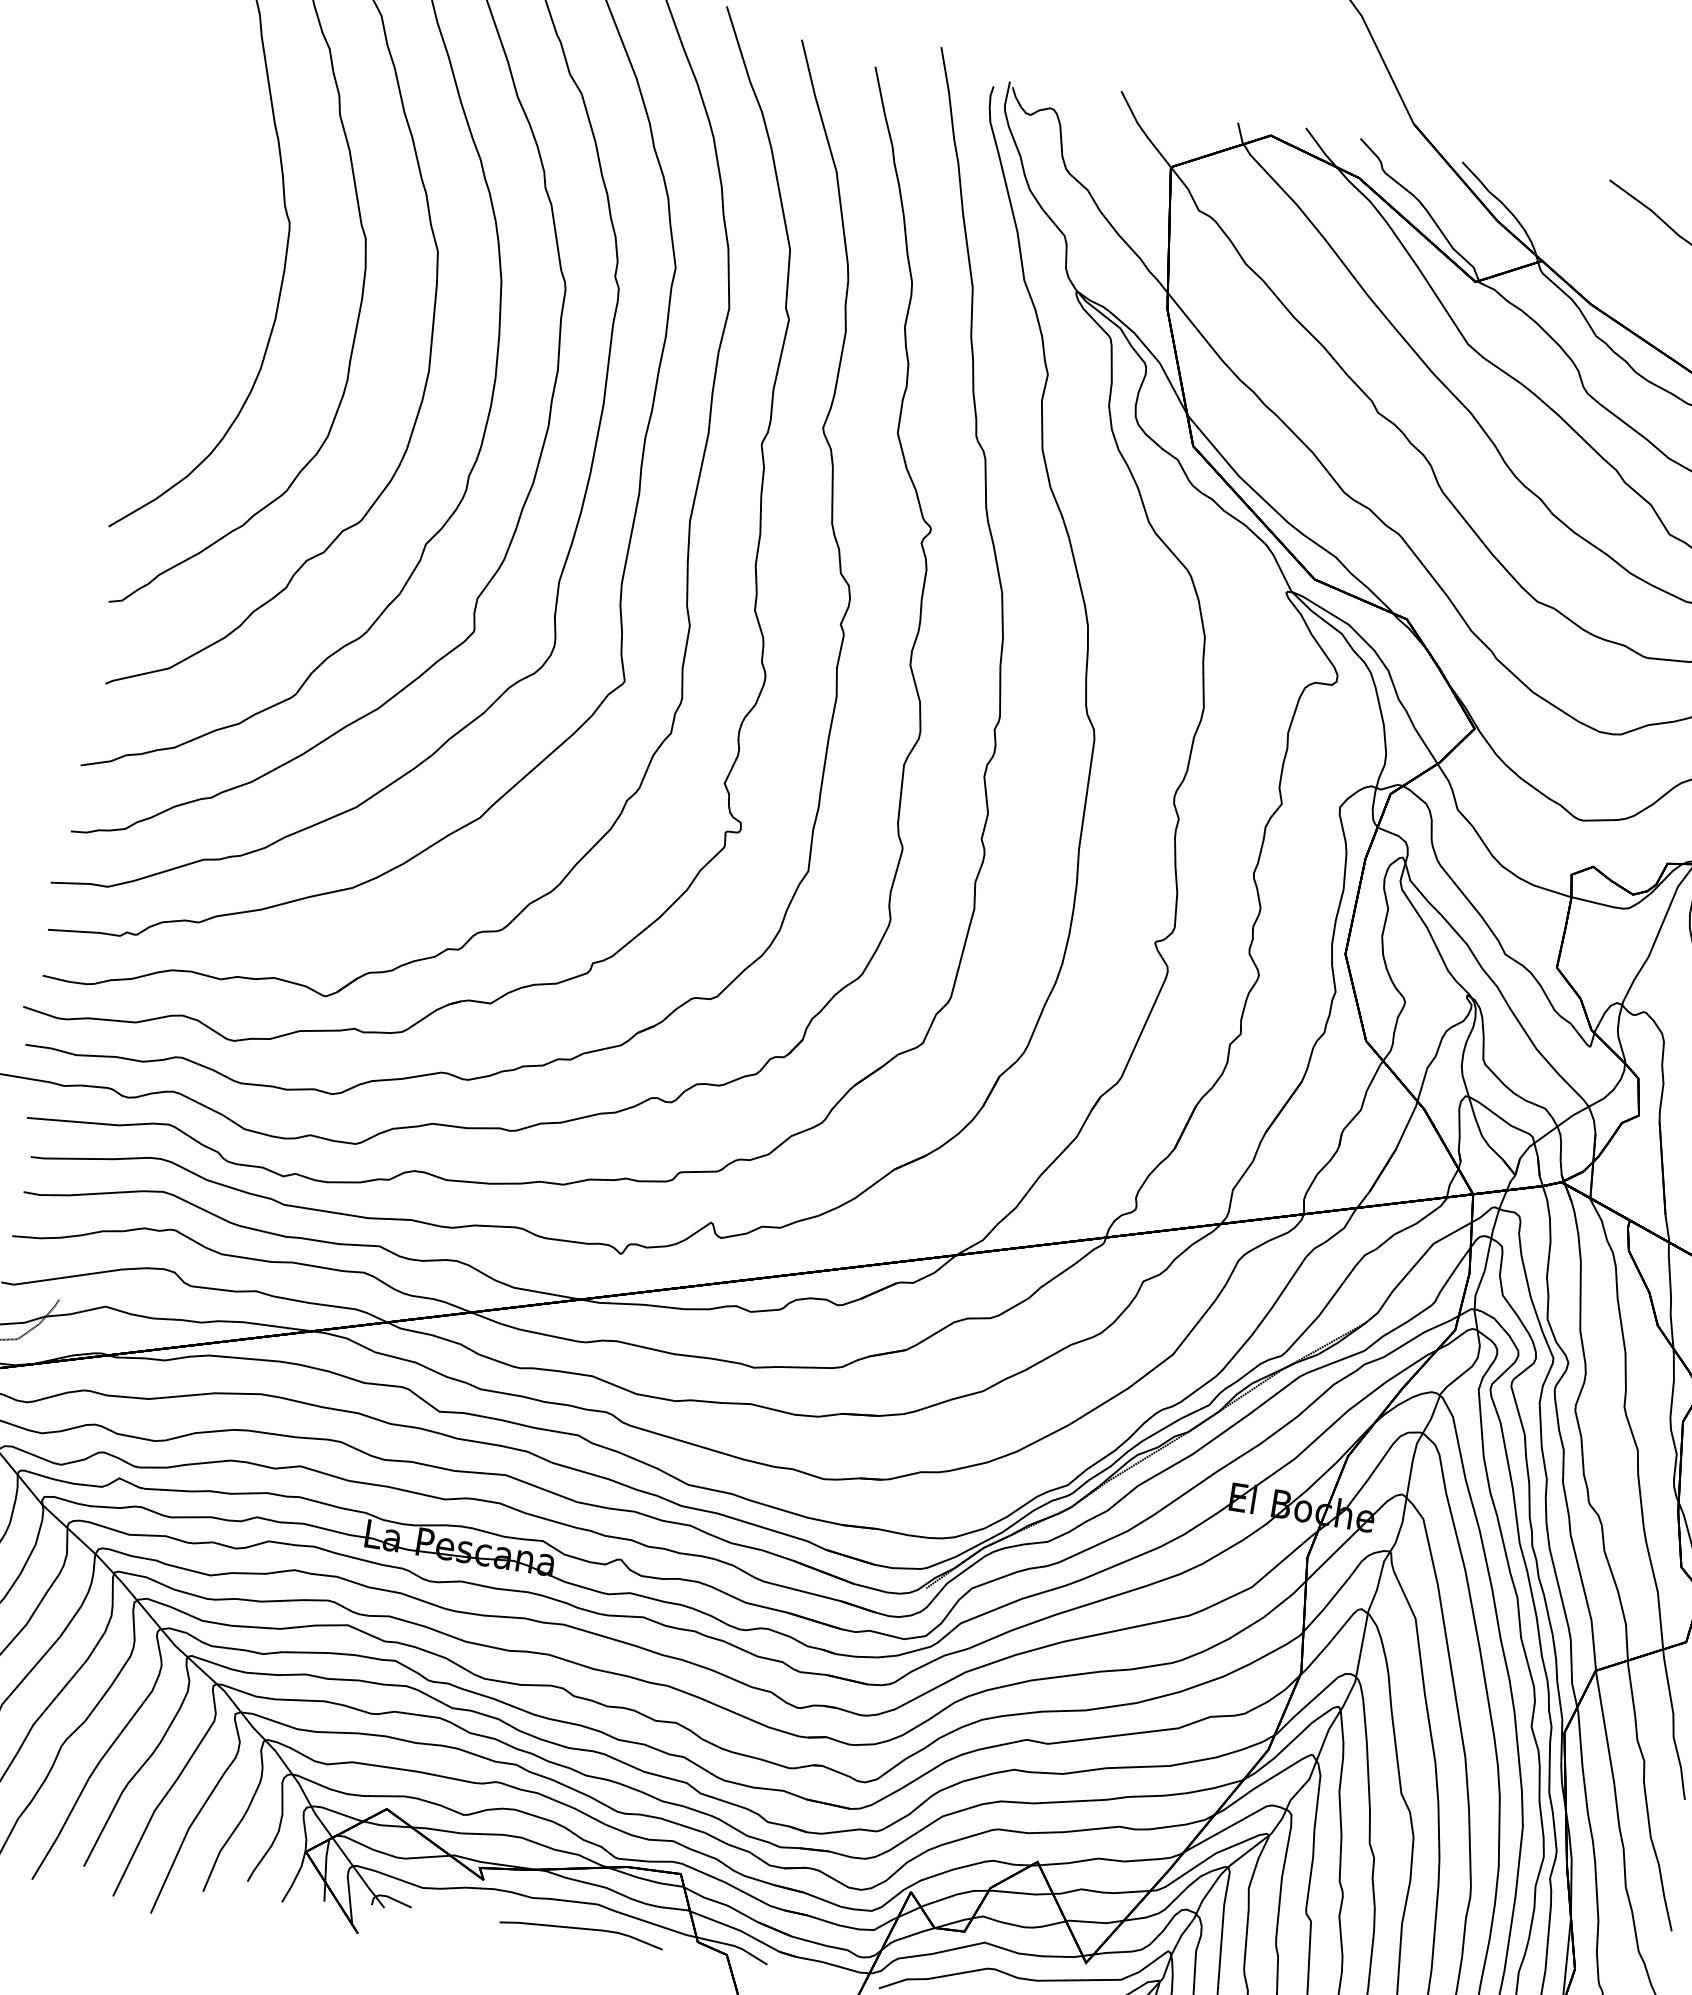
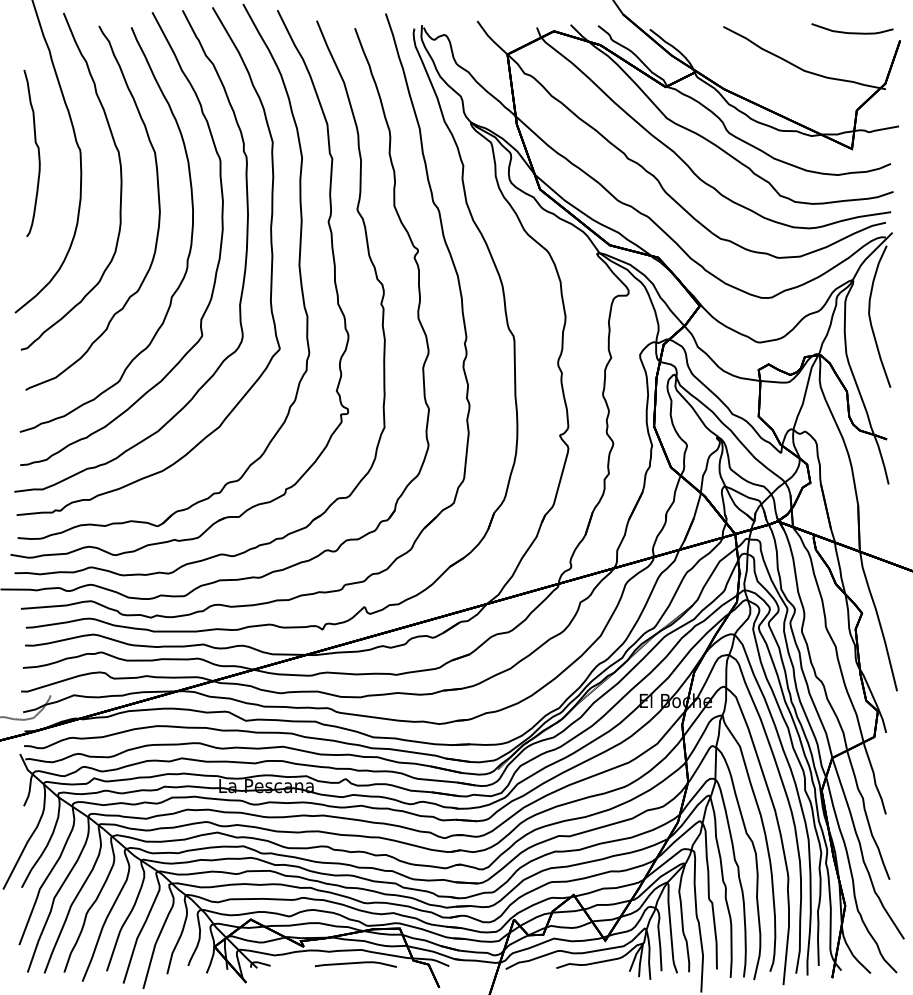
part: (204, 210) -> (37, 150), added

